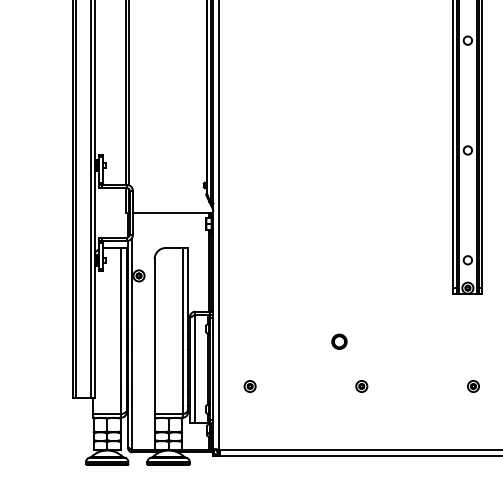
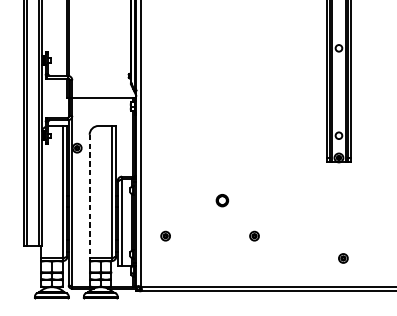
line: (154, 336) -> (89, 196), solid -> dashed
part: (339, 341) -> (222, 200), moved
part: (473, 386) -> (343, 258), moved

